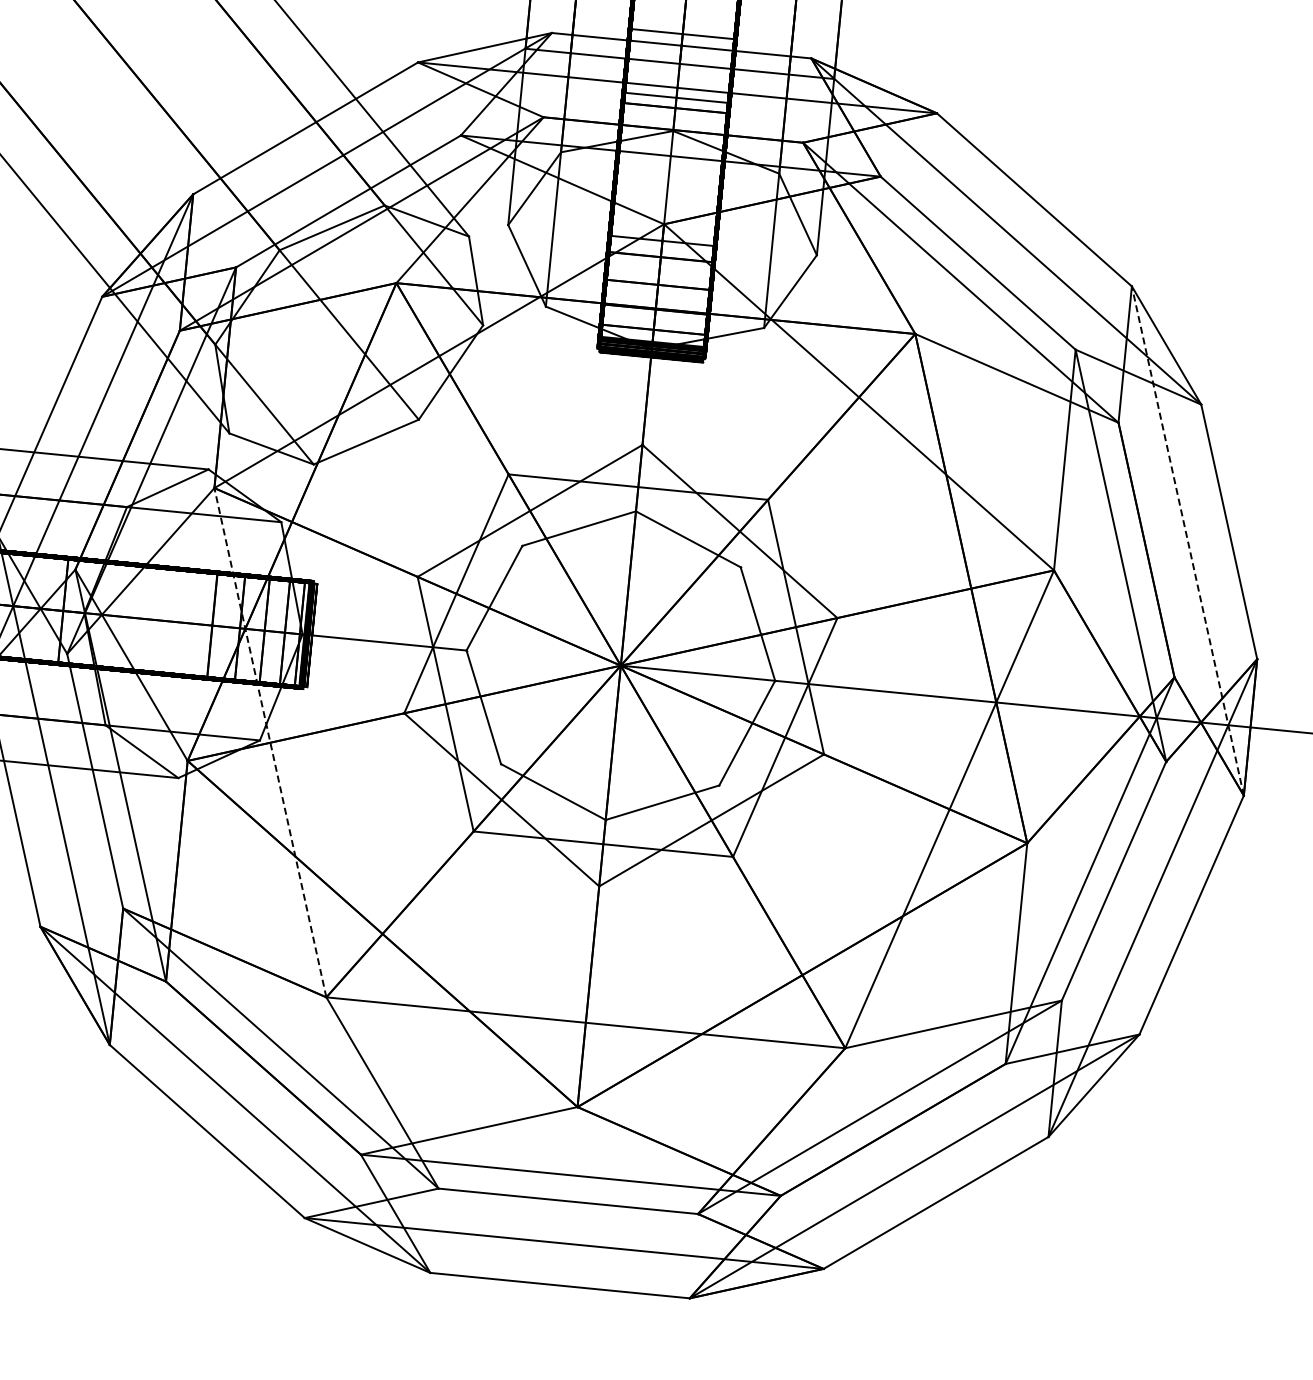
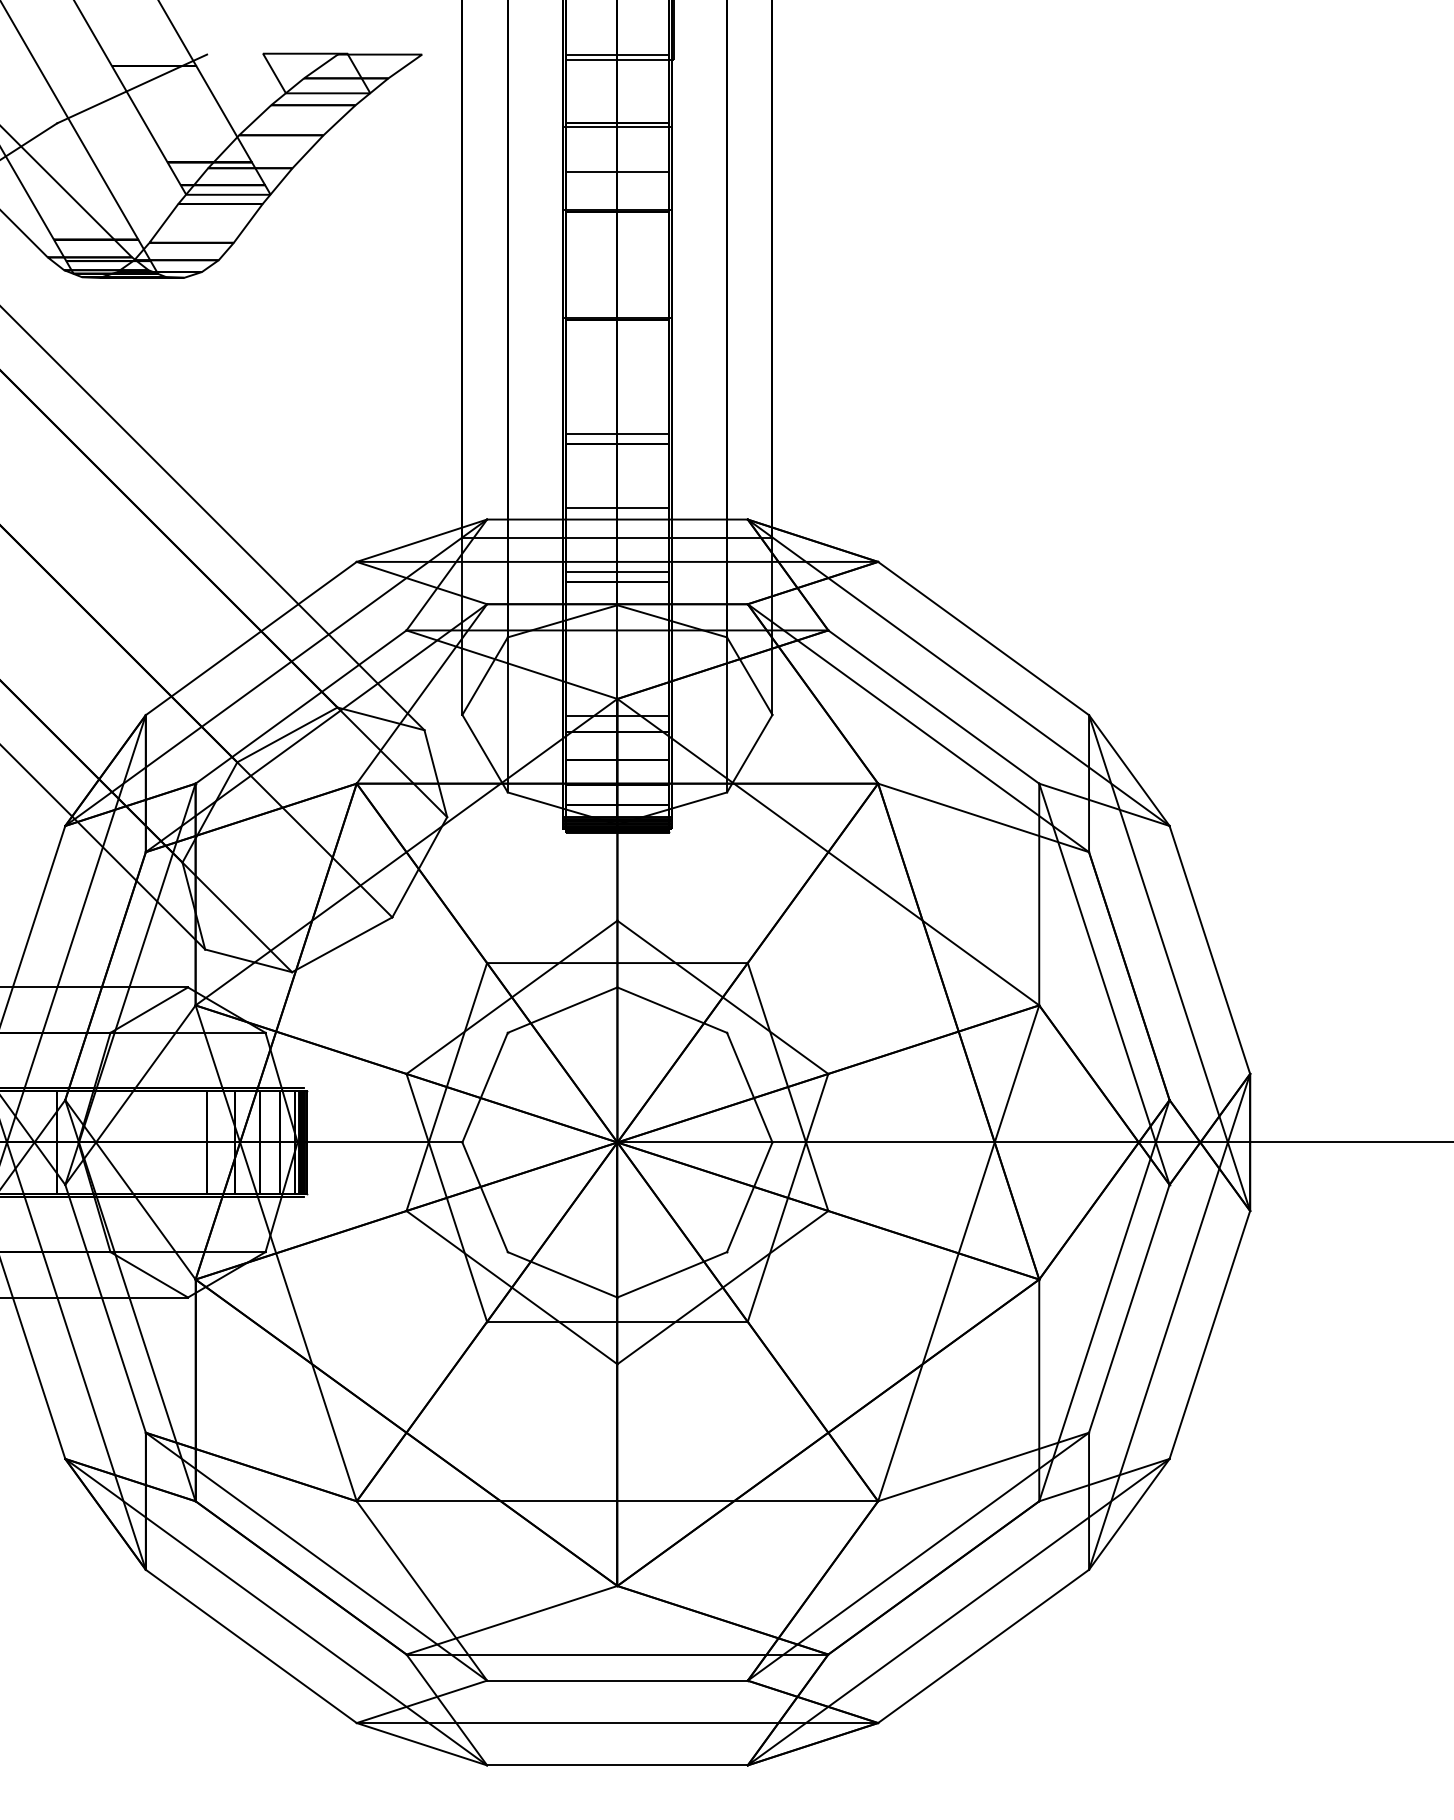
line: (1187, 541) -> (1169, 963), dashed -> solid
line: (270, 742) -> (276, 1253), dashed -> solid

